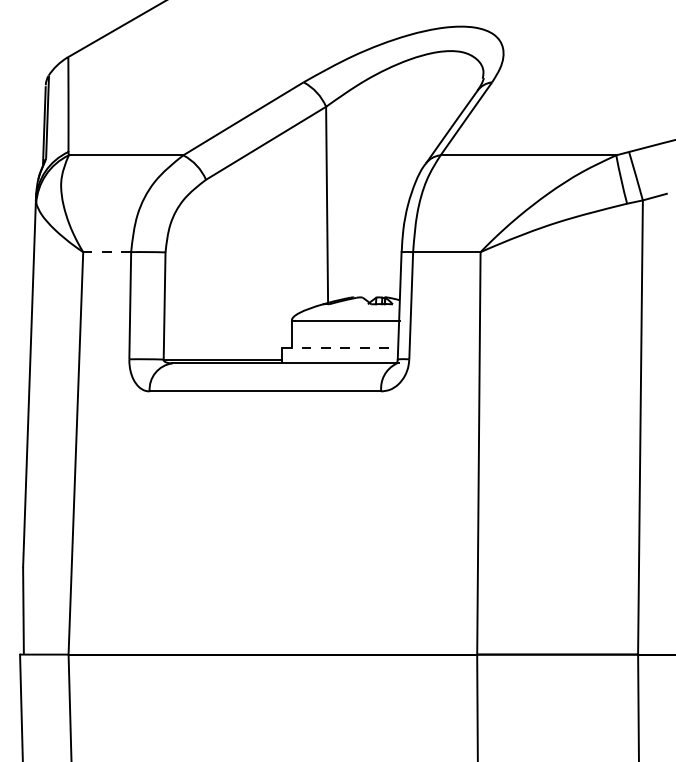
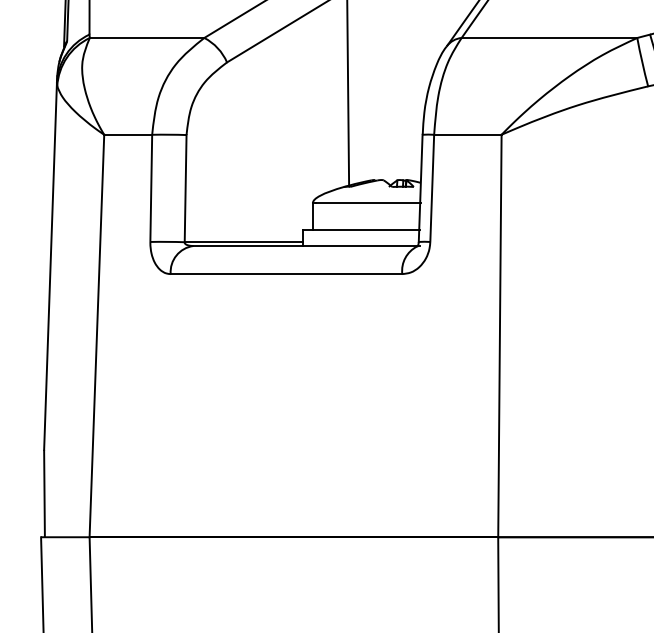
line: (107, 252) -> (128, 135), dashed -> solid
line: (340, 347) -> (361, 230), dashed -> solid

